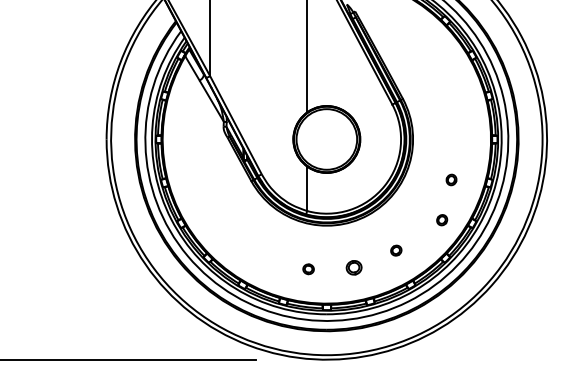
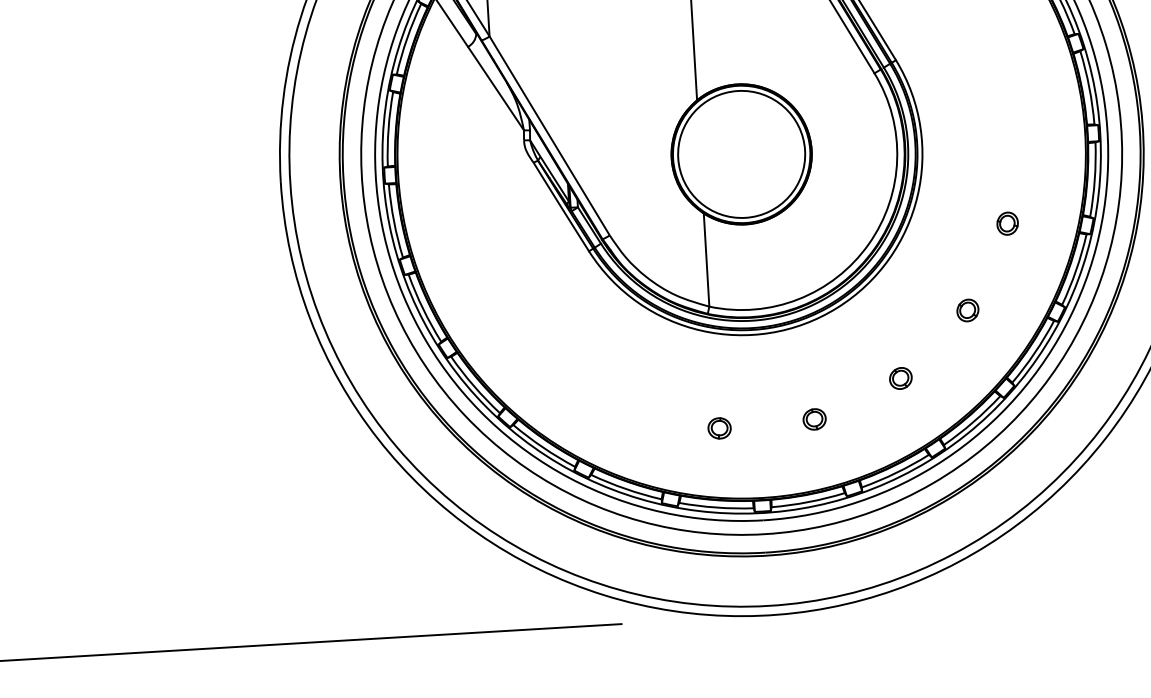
part: (442, 220) -> (968, 311), moved
part: (353, 267) -> (813, 419), size x0.71

